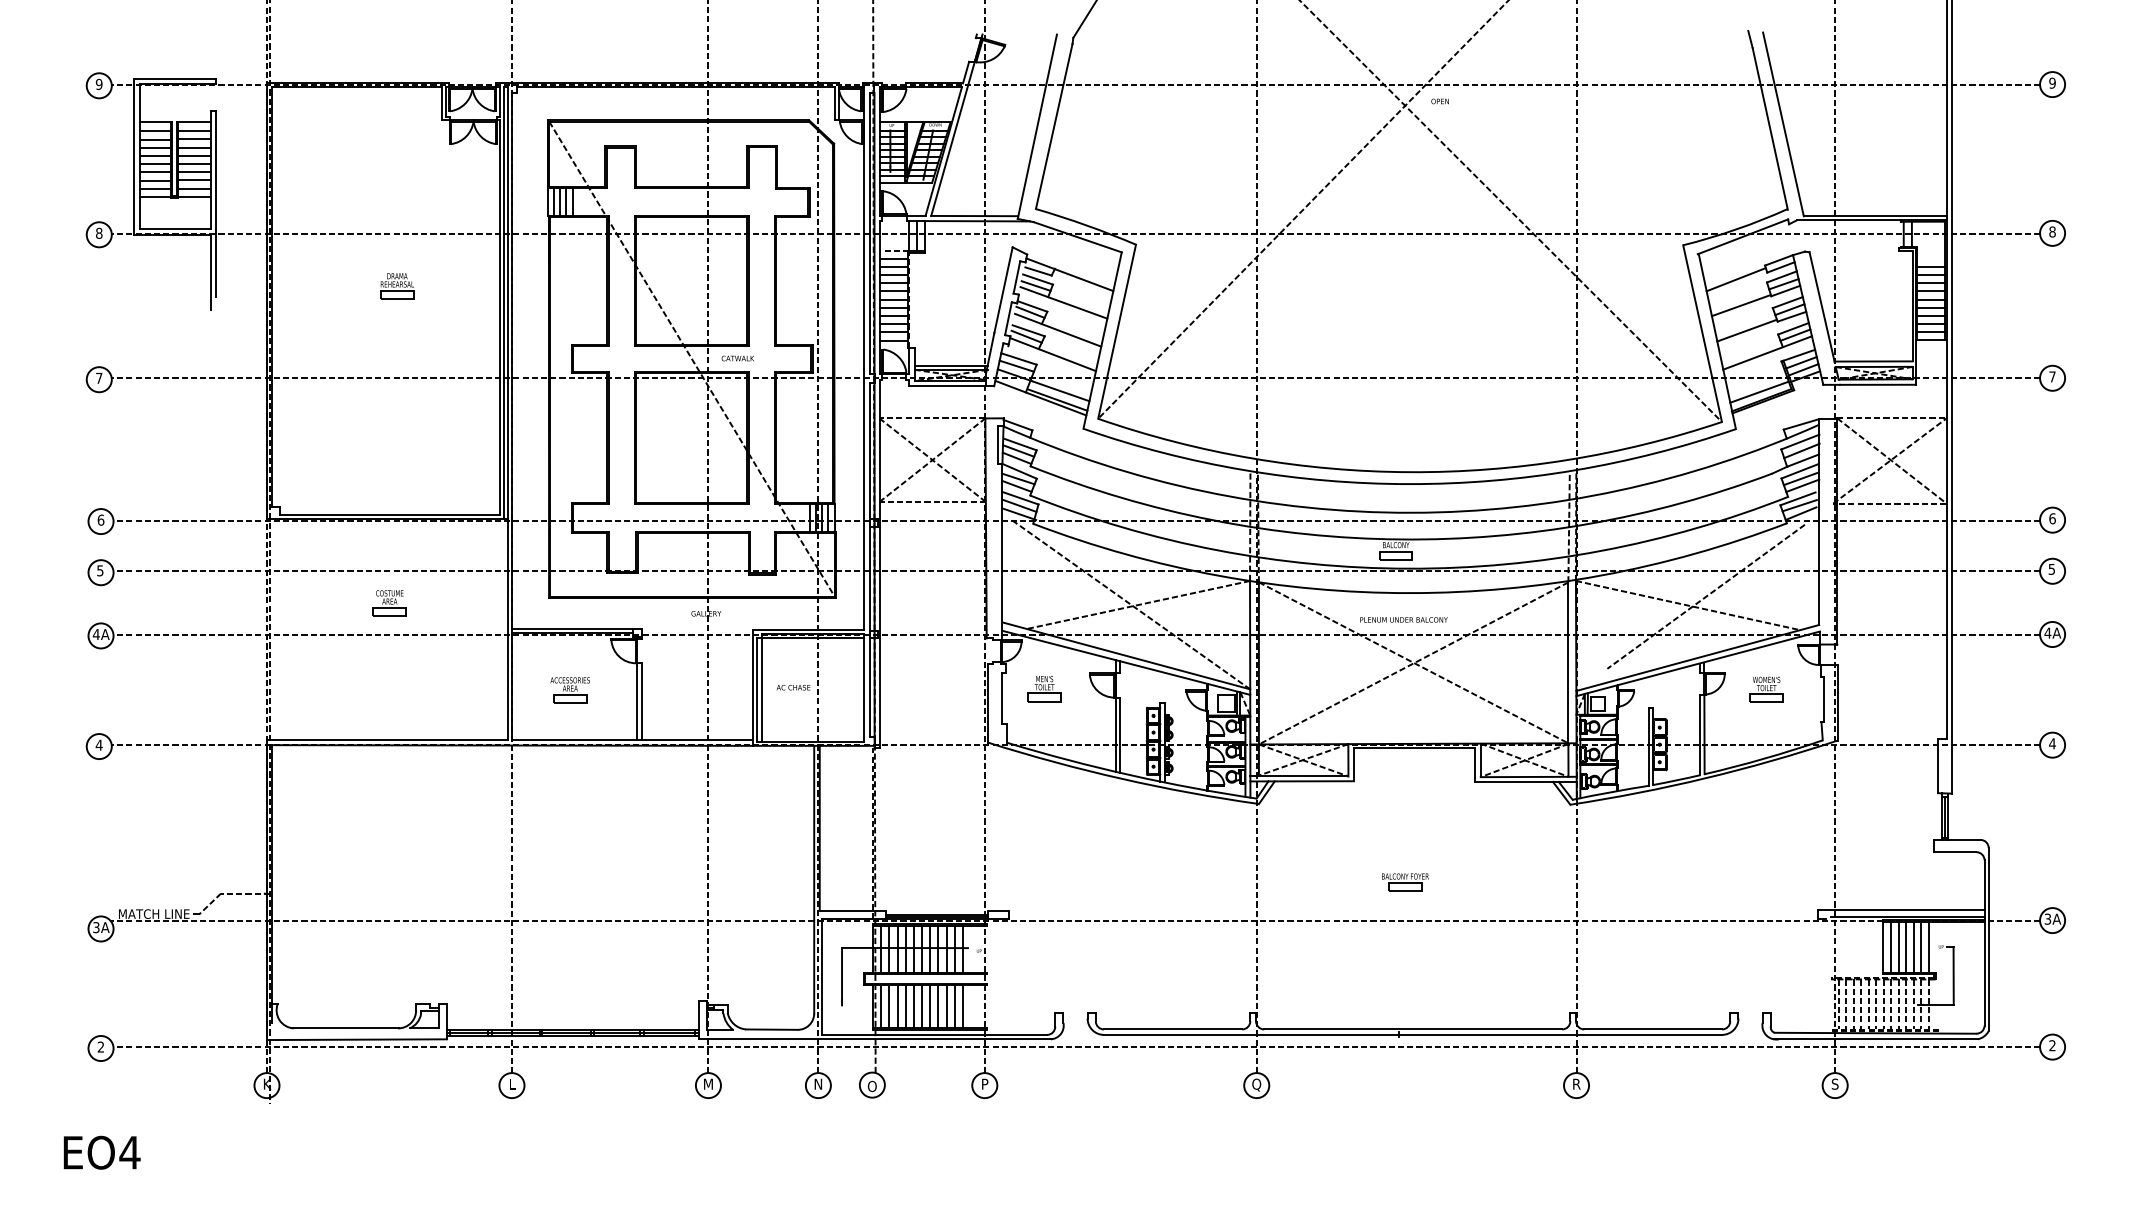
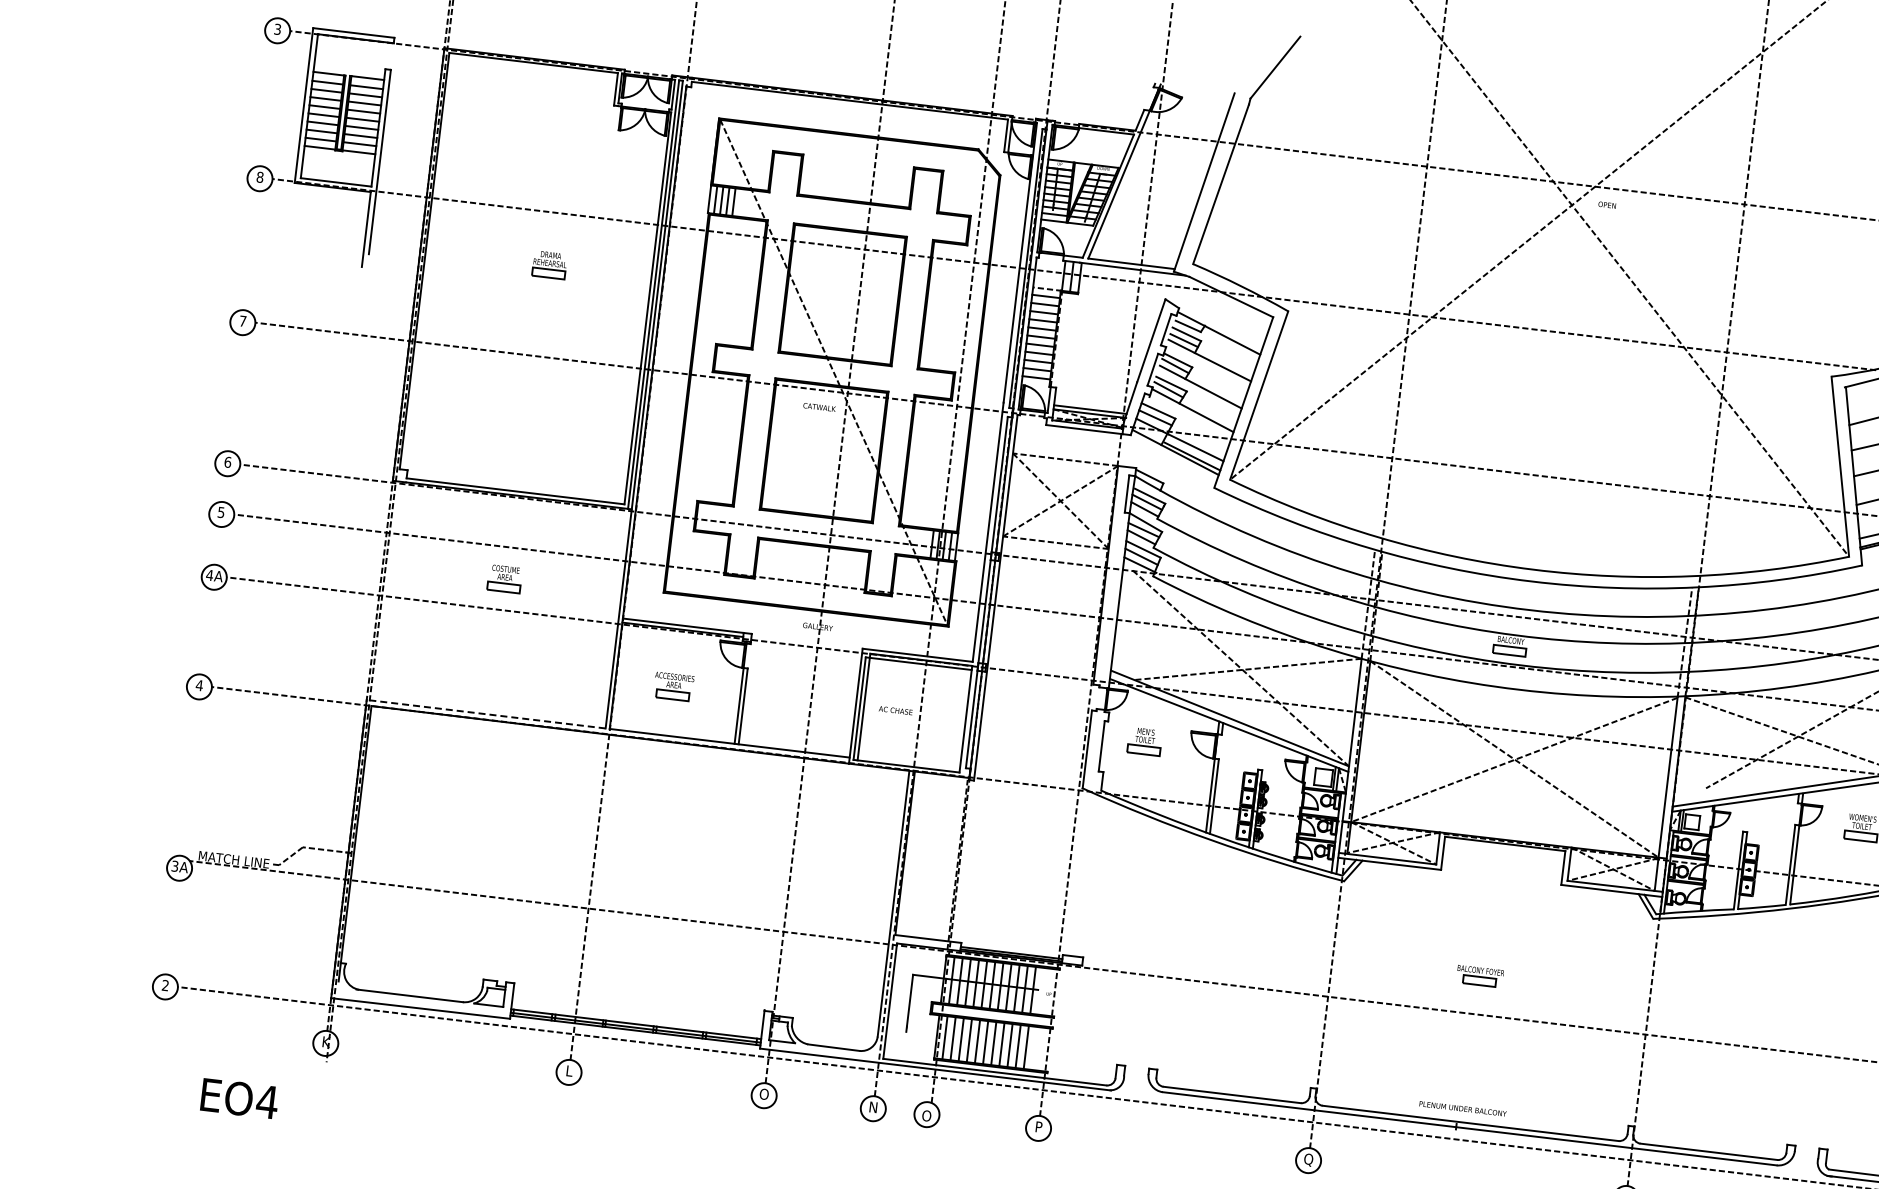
text: (98, 84) -> (277, 29), 9 -> 3
text: (737, 358) -> (819, 407), moved
text: (1403, 619) -> (1462, 1108), moved
line: (386, 739) -> (485, 713), solid -> dashed
text: (708, 1083) -> (764, 1093), M -> O
text: (101, 1152) -> (239, 1098), moved

